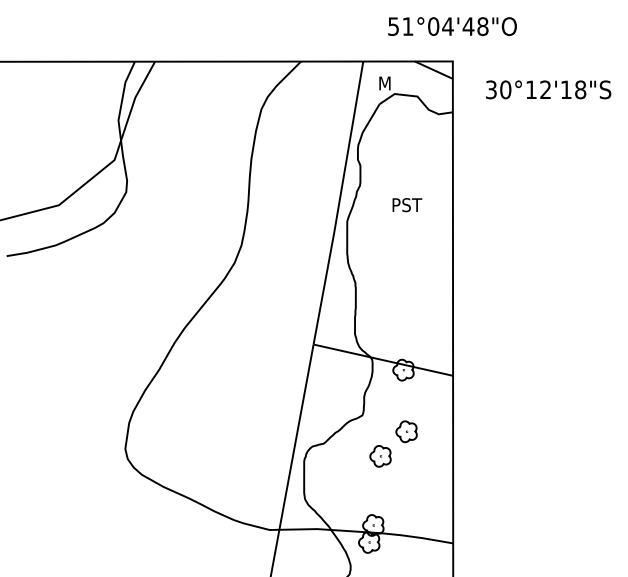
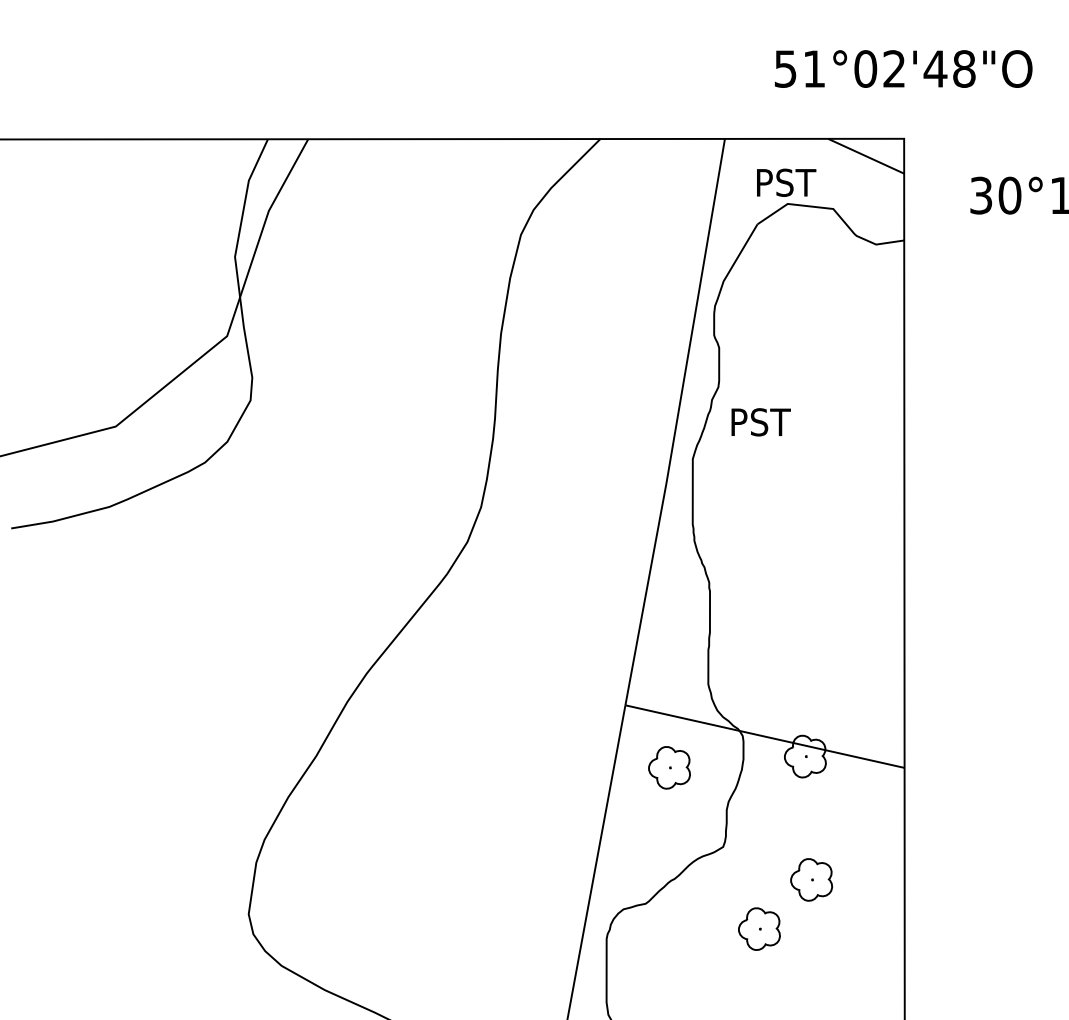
text: (447, 26) -> (893, 68), 51°04'48"O -> 51°02'48"O
text: (394, 83) -> (787, 182), M -> PST
text: (407, 205) -> (761, 423), moved
part: (335, 375) -> (669, 767), added

